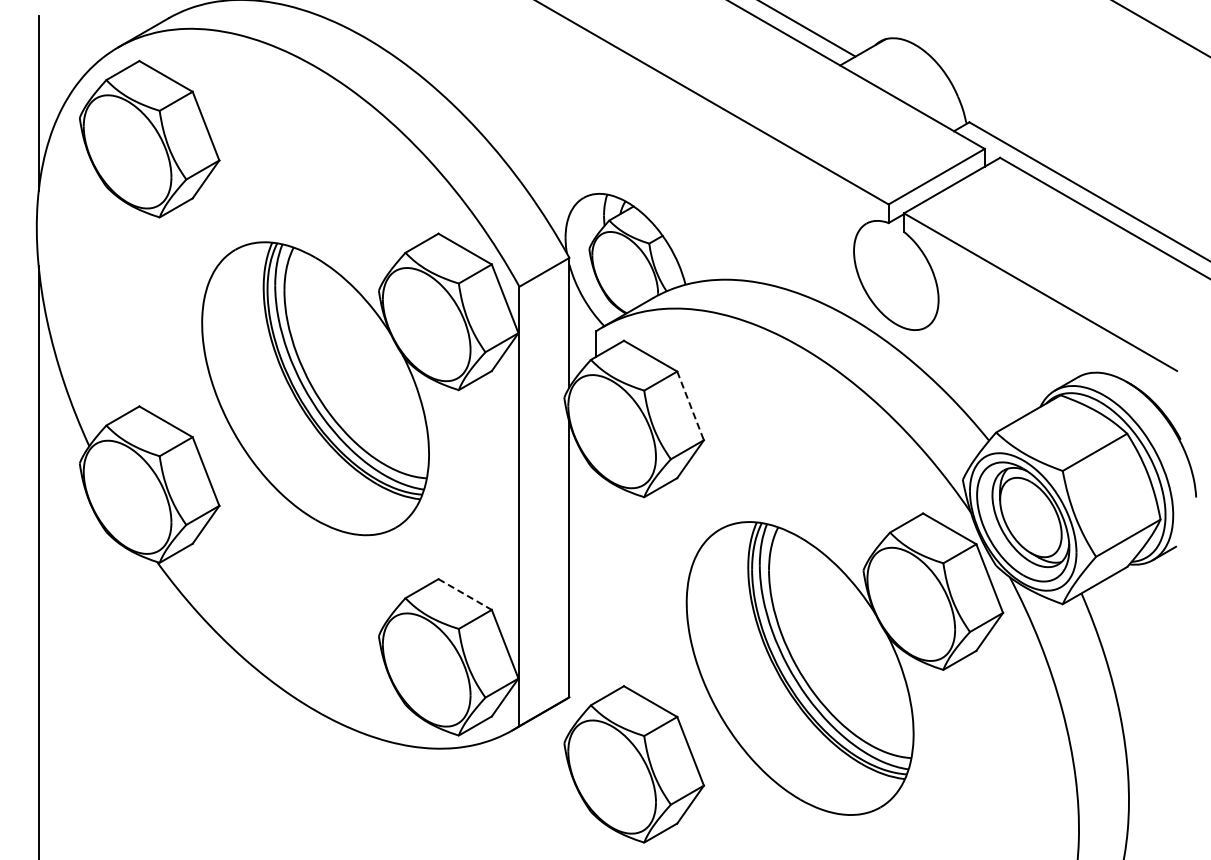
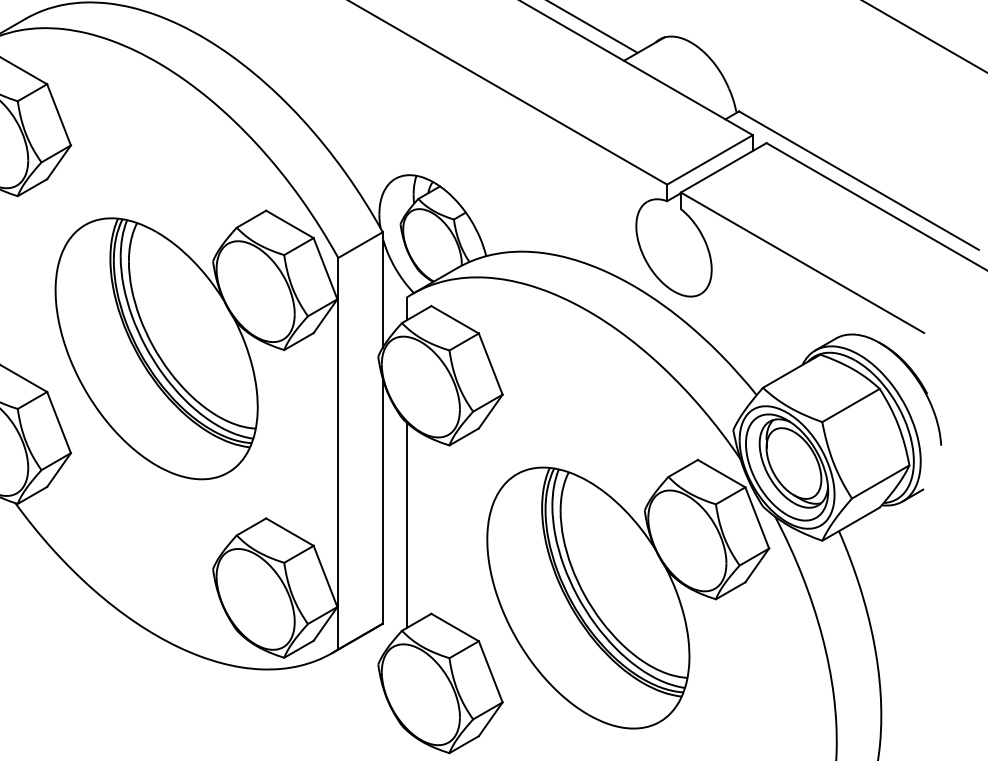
line: (690, 405) -> (490, 363), dashed -> solid
line: (596, 586) -> (406, 524), added
line: (465, 594) -> (290, 532), dashed -> solid

